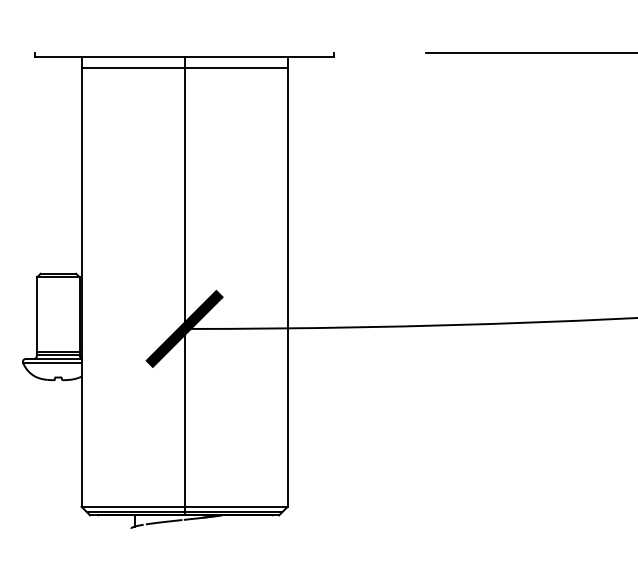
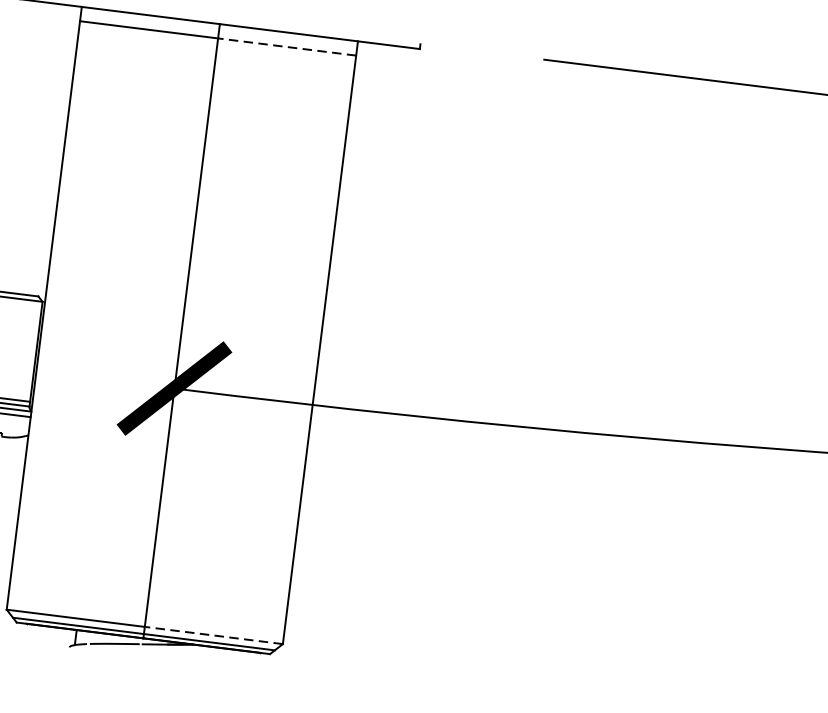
line: (236, 67) -> (287, 46), solid -> dashed
line: (236, 506) -> (214, 635), solid -> dashed

